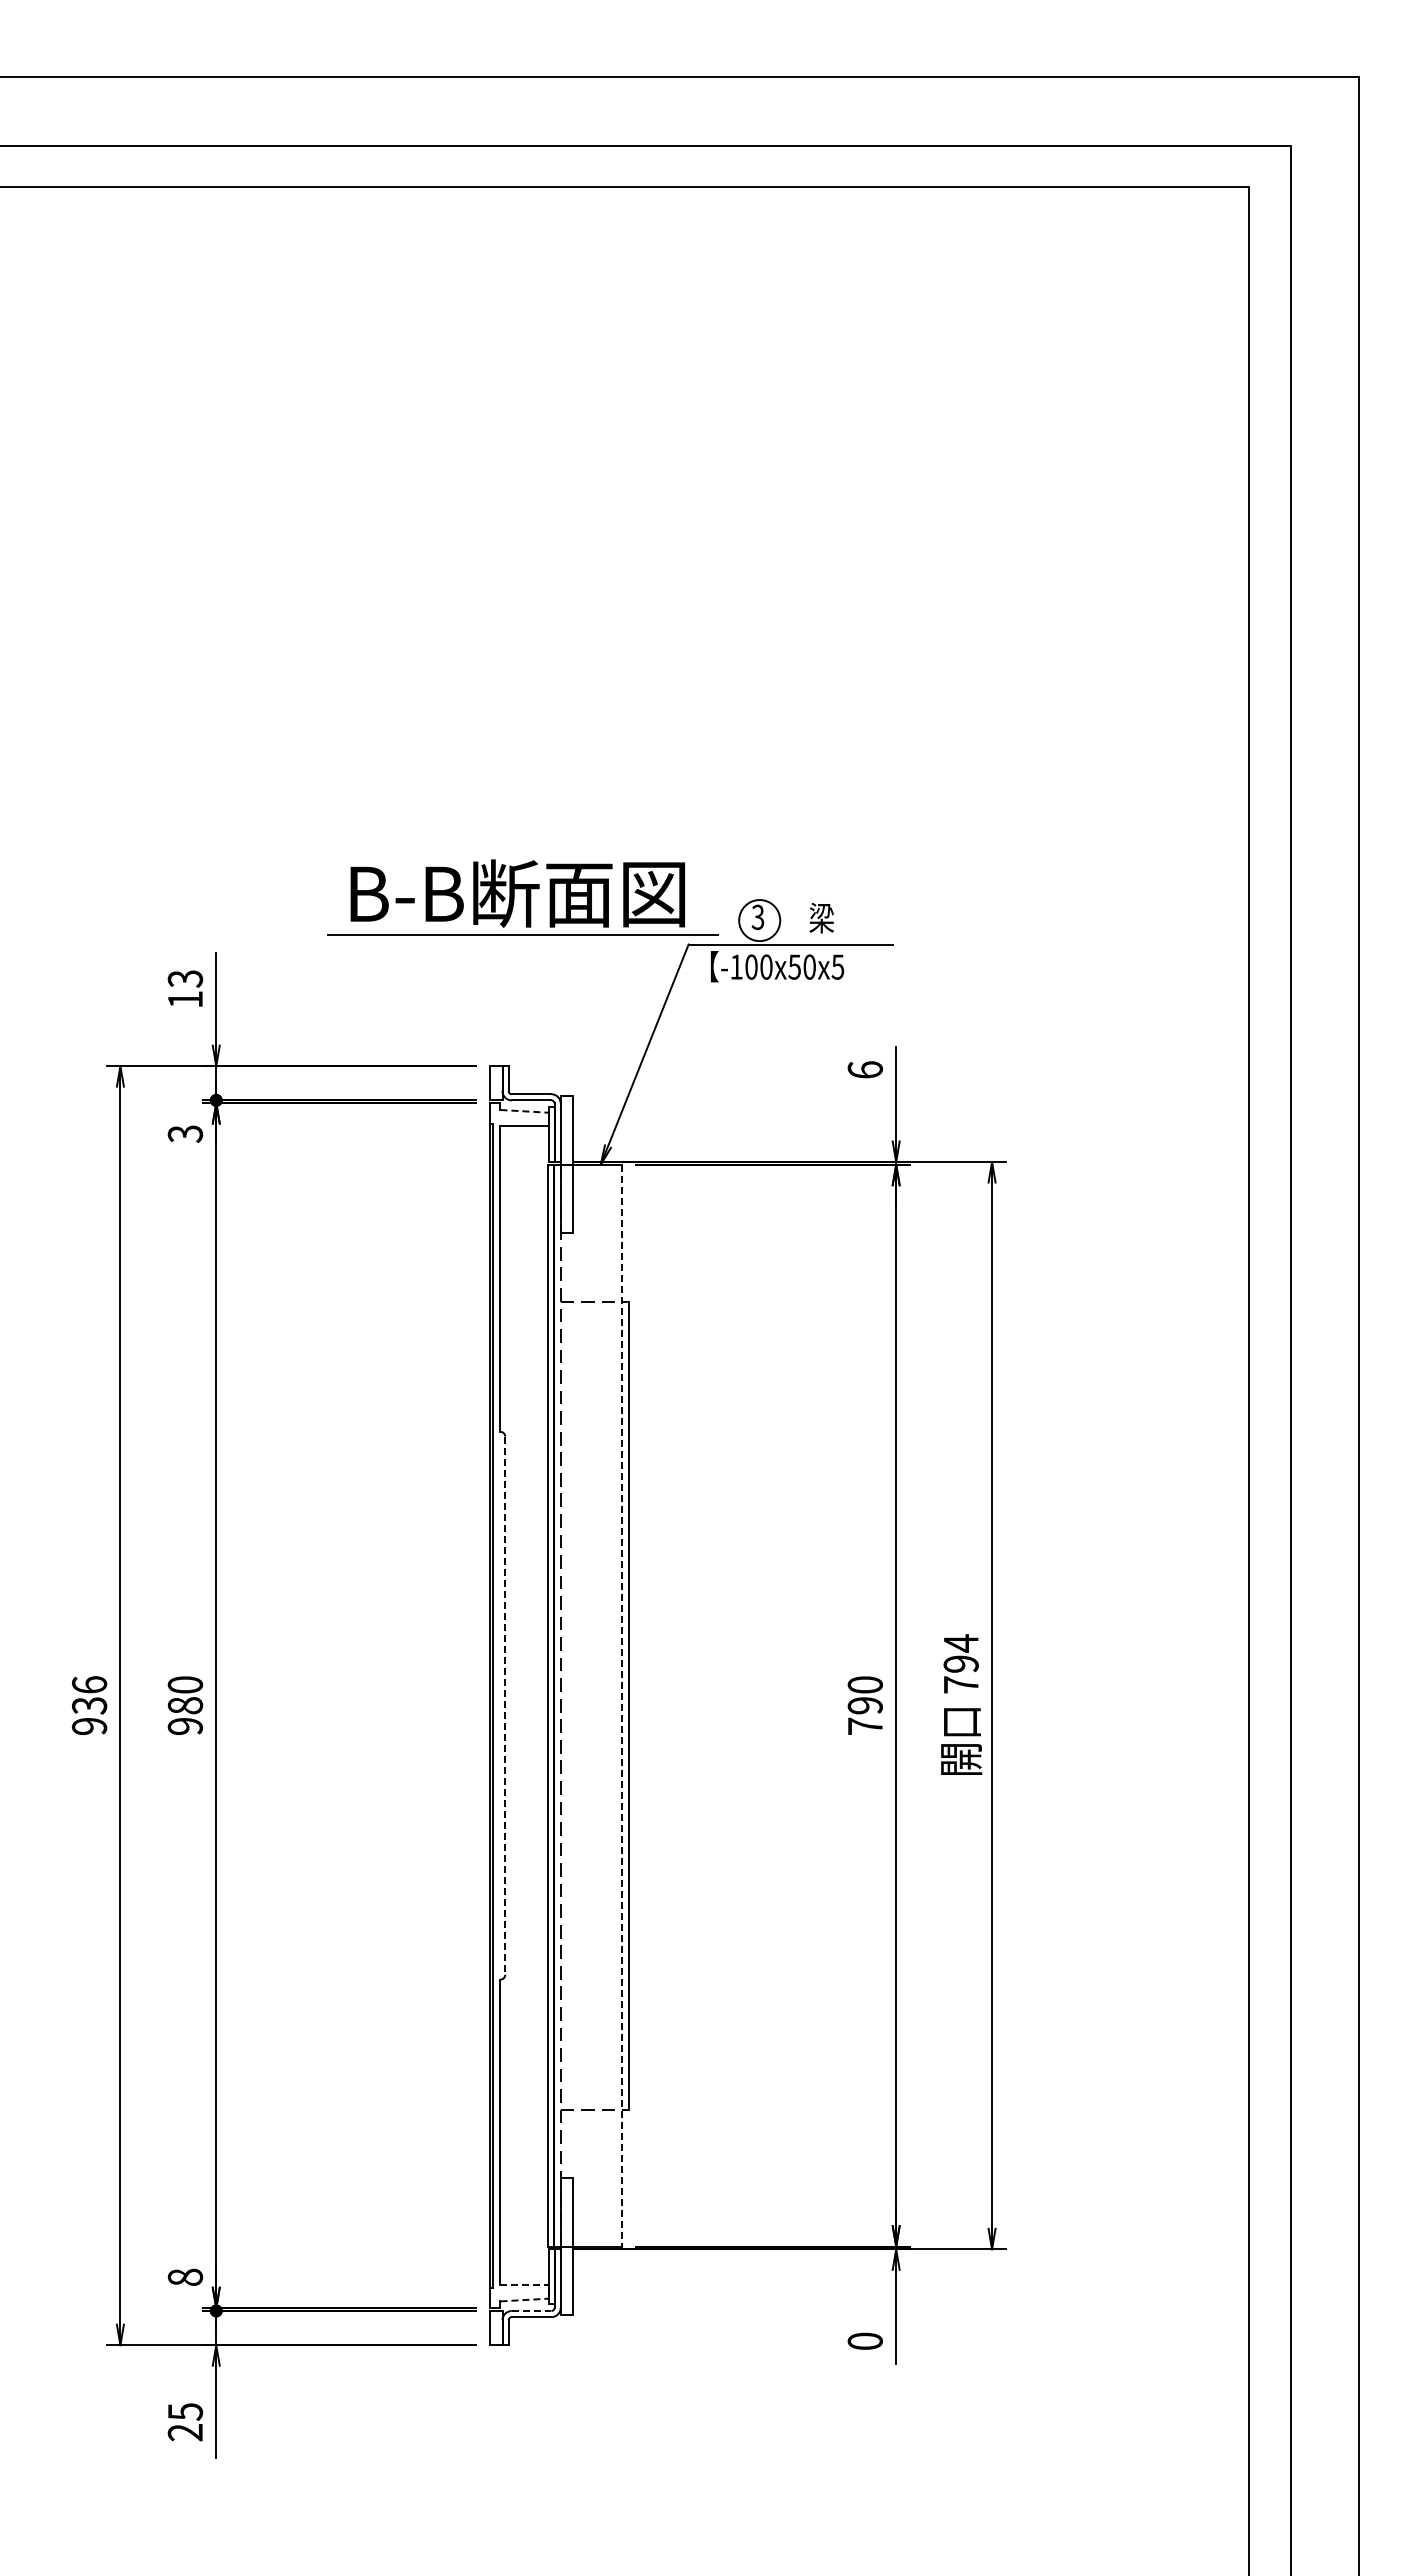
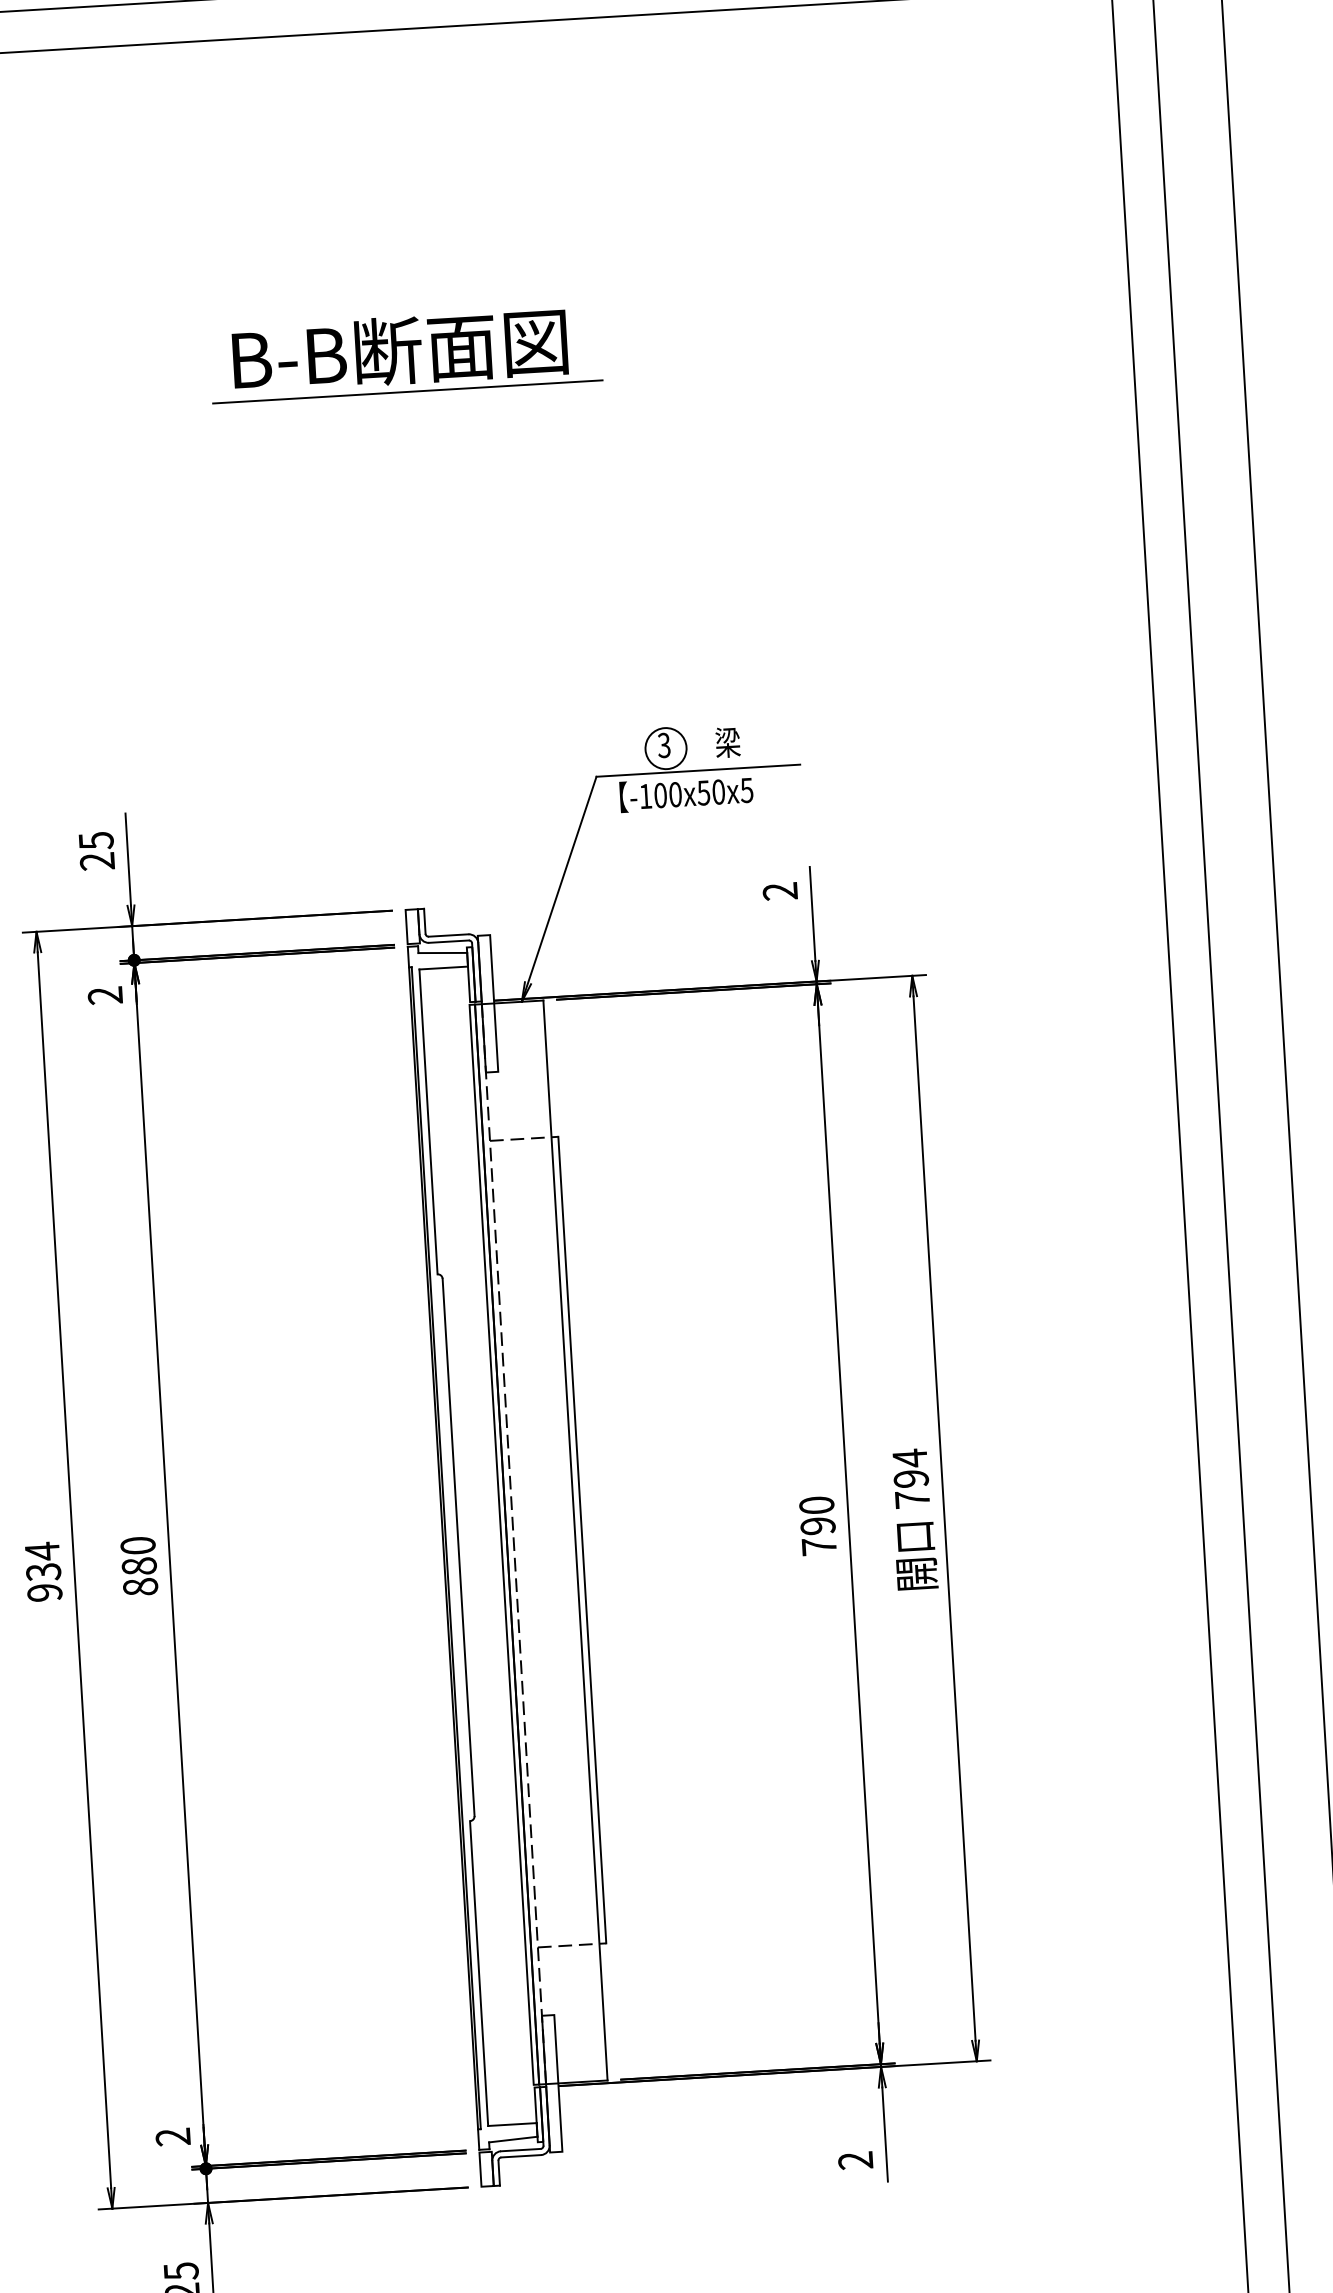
part: (522, 897) -> (404, 354), moved
text: (184, 989) -> (95, 851), 13 -> 25
text: (865, 1069) -> (780, 891), 6 -> 2
line: (525, 1111) -> (443, 953), dashed -> solid
text: (185, 1133) -> (105, 995), 3 -> 2
text: (89, 1684) -> (42, 1550), 936 -> 934
line: (622, 1705) -> (575, 1540), dashed -> solid
line: (505, 1706) -> (458, 1548), dashed -> solid
text: (185, 1726) -> (140, 1587), 980 -> 880
text: (185, 2277) -> (173, 2137), 8 -> 2
line: (525, 2284) -> (513, 2124), dashed -> solid
line: (525, 2300) -> (514, 2139), dashed -> solid
line: (531, 2310) -> (520, 2149), dashed -> solid
text: (865, 2340) -> (855, 2159), 0 -> 2

